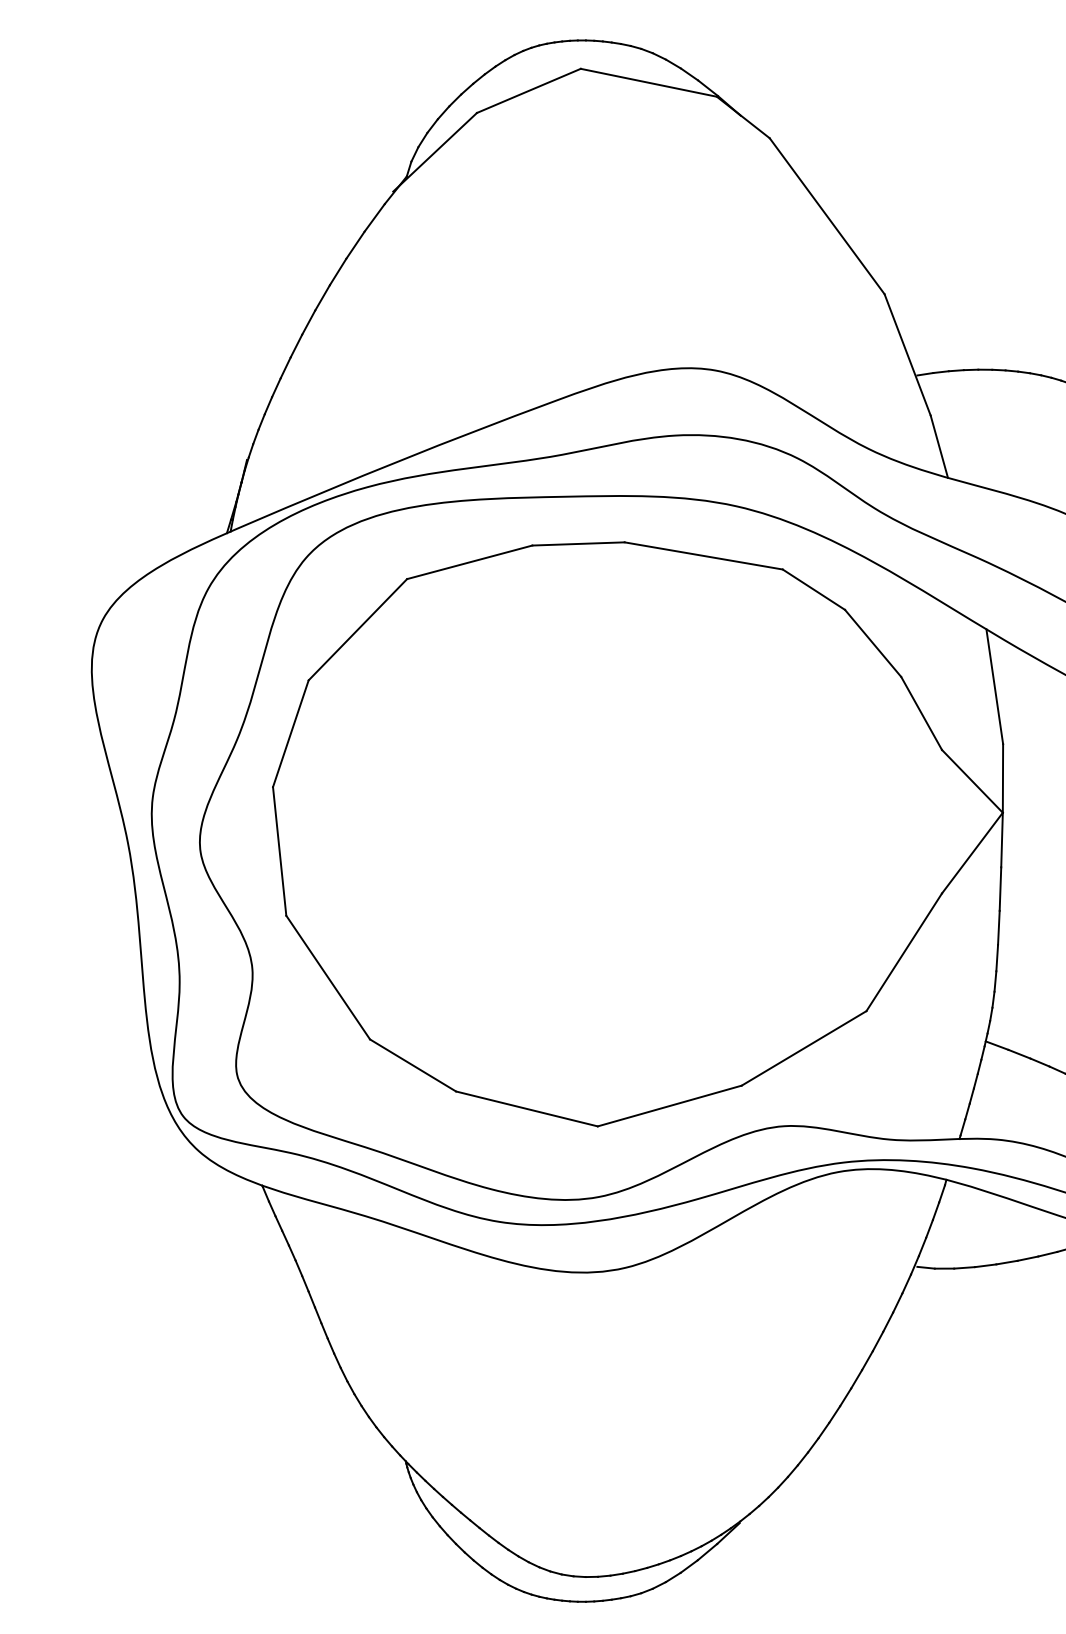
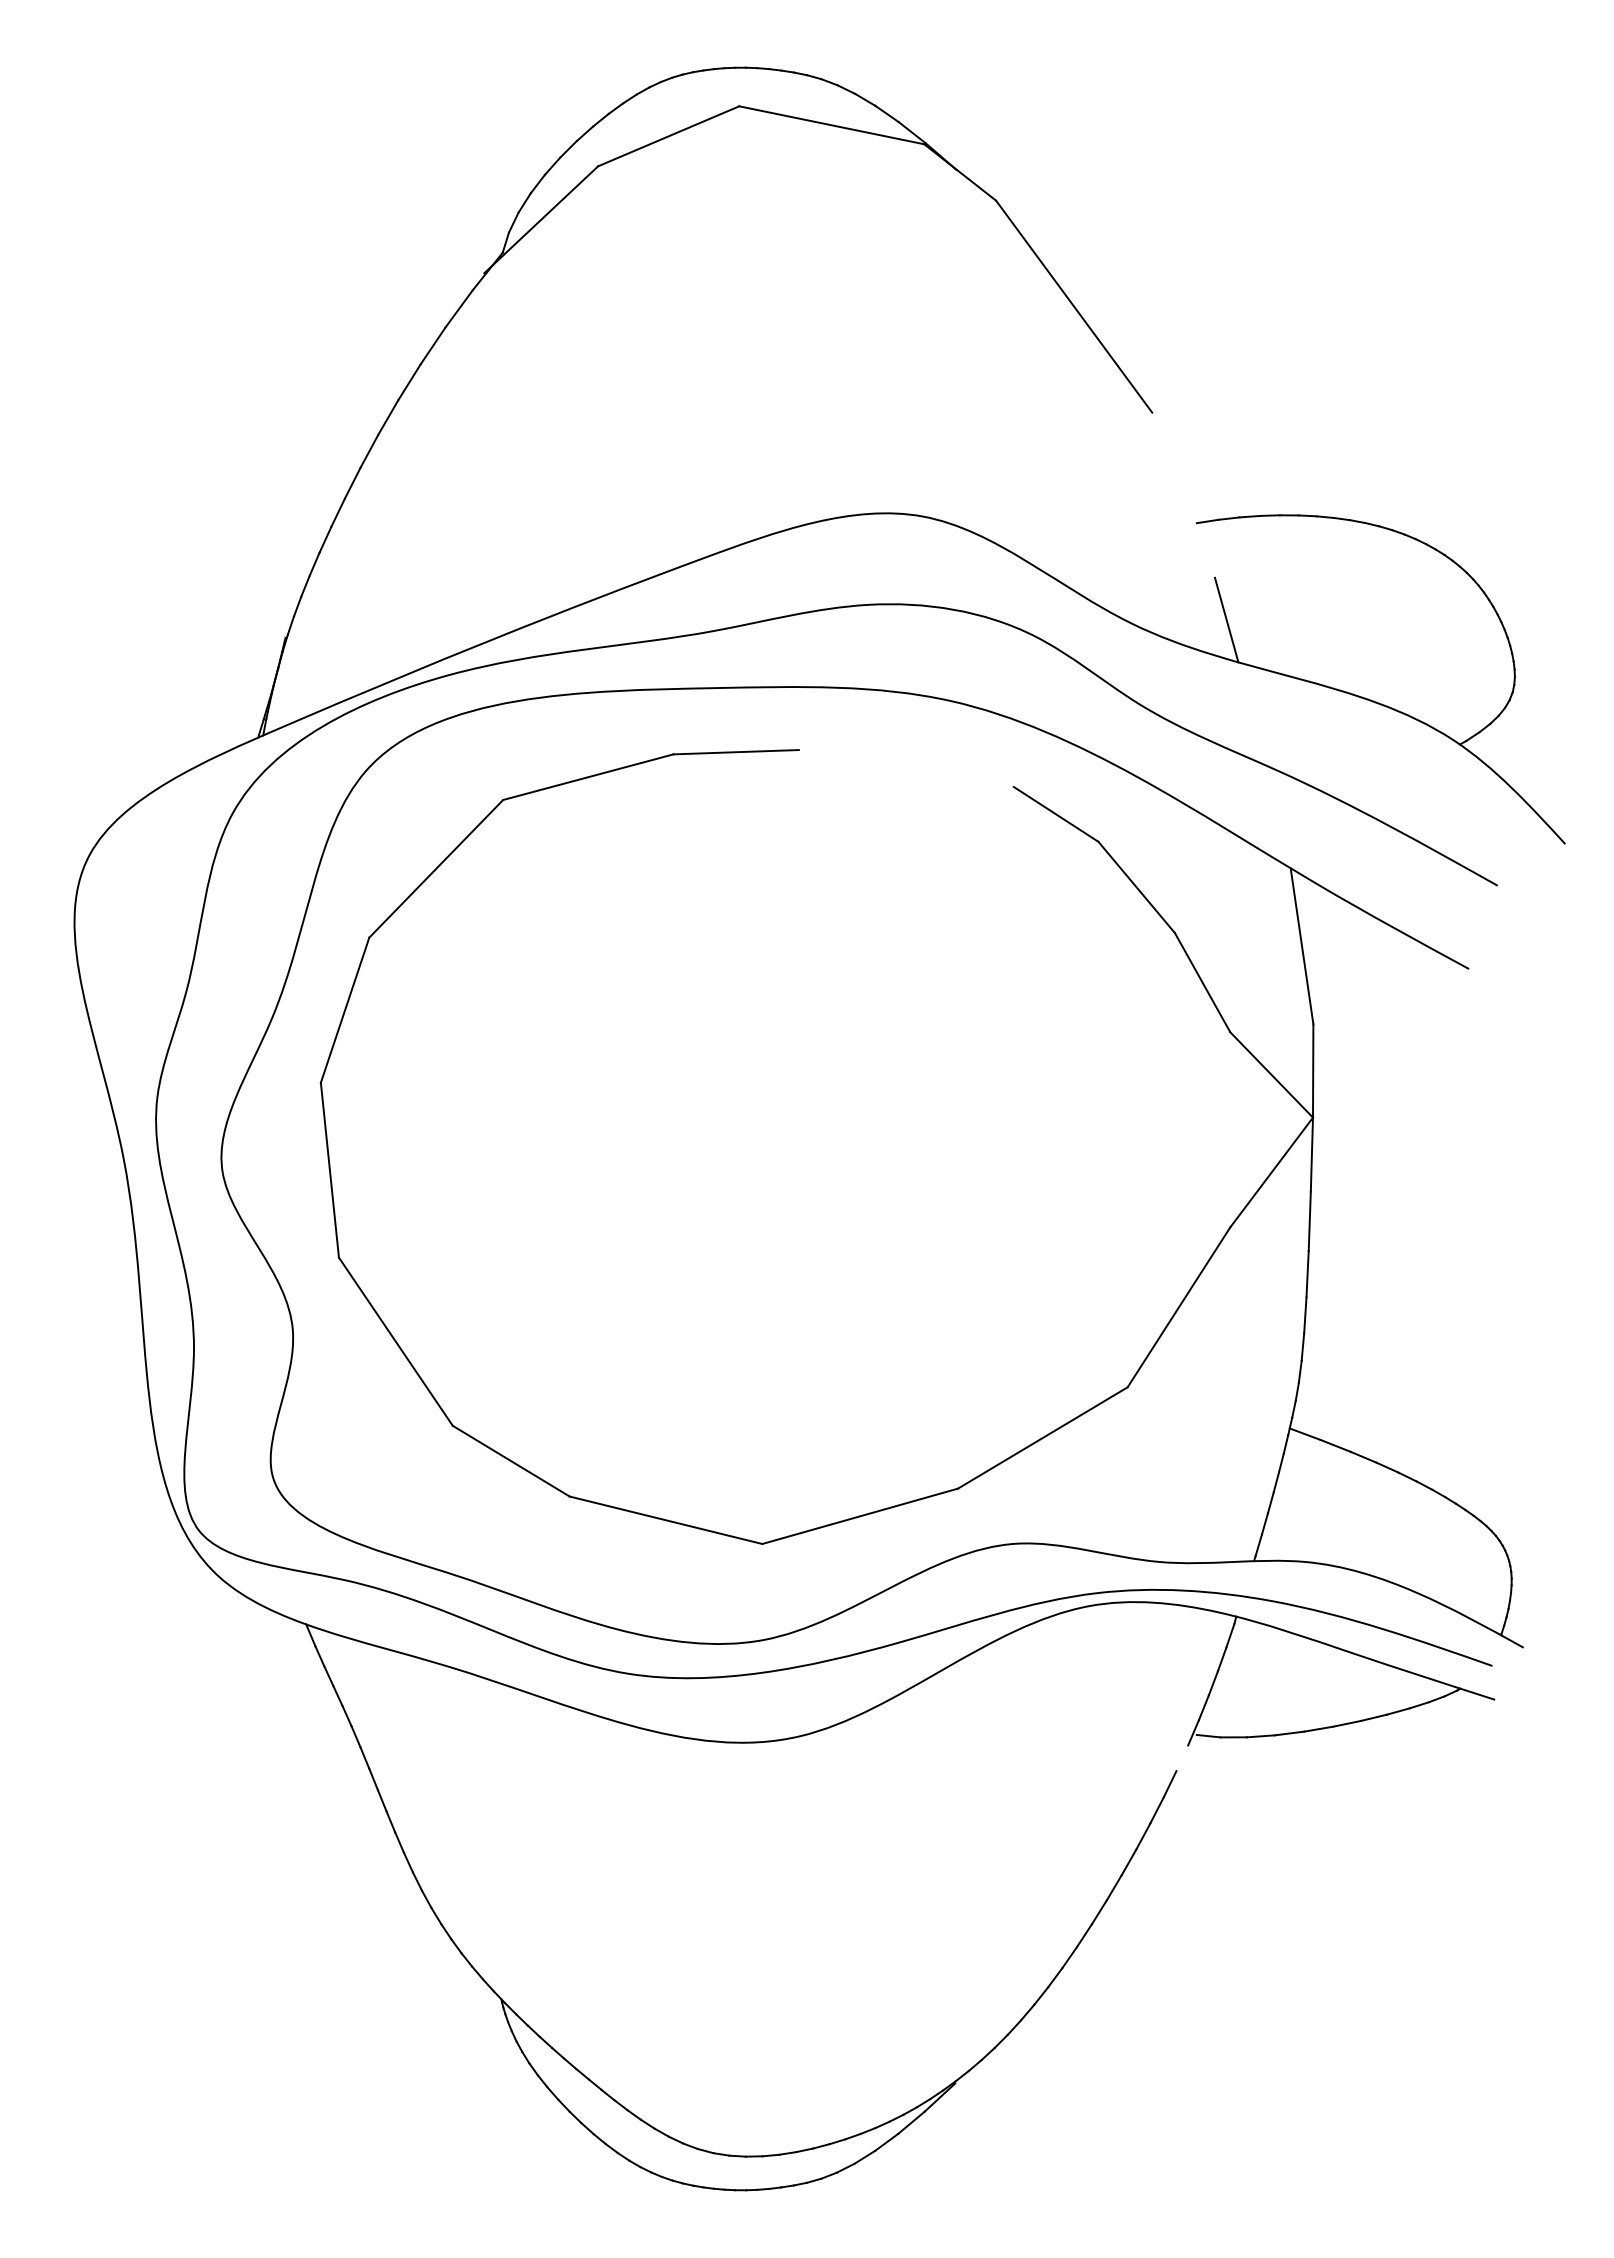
line: (907, 354) -> (1183, 494), removed
line: (703, 555) -> (905, 768), removed
line: (906, 1284) -> (1182, 1758), removed

